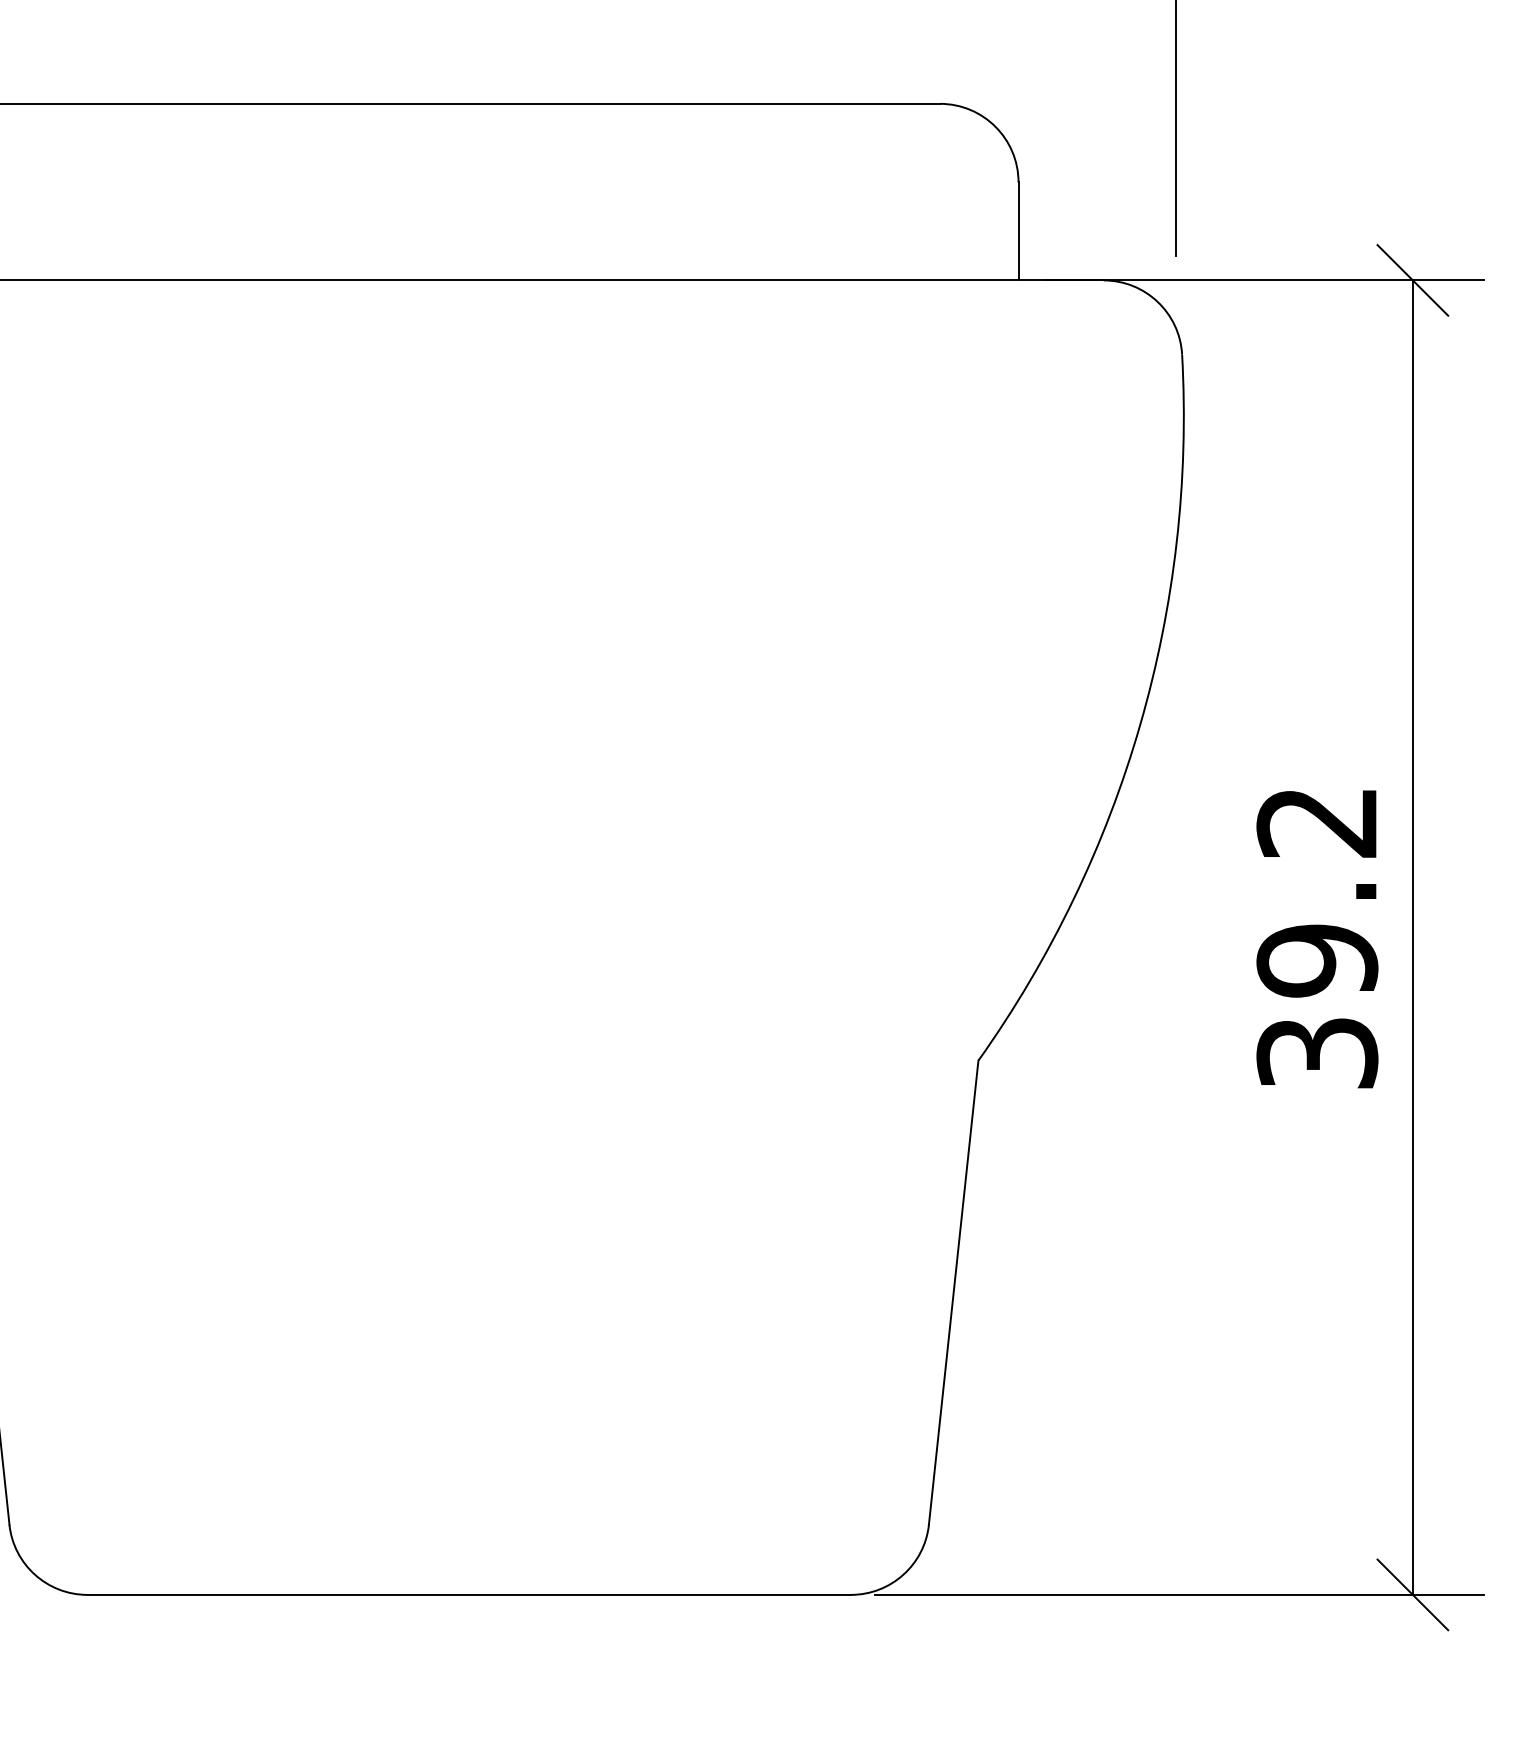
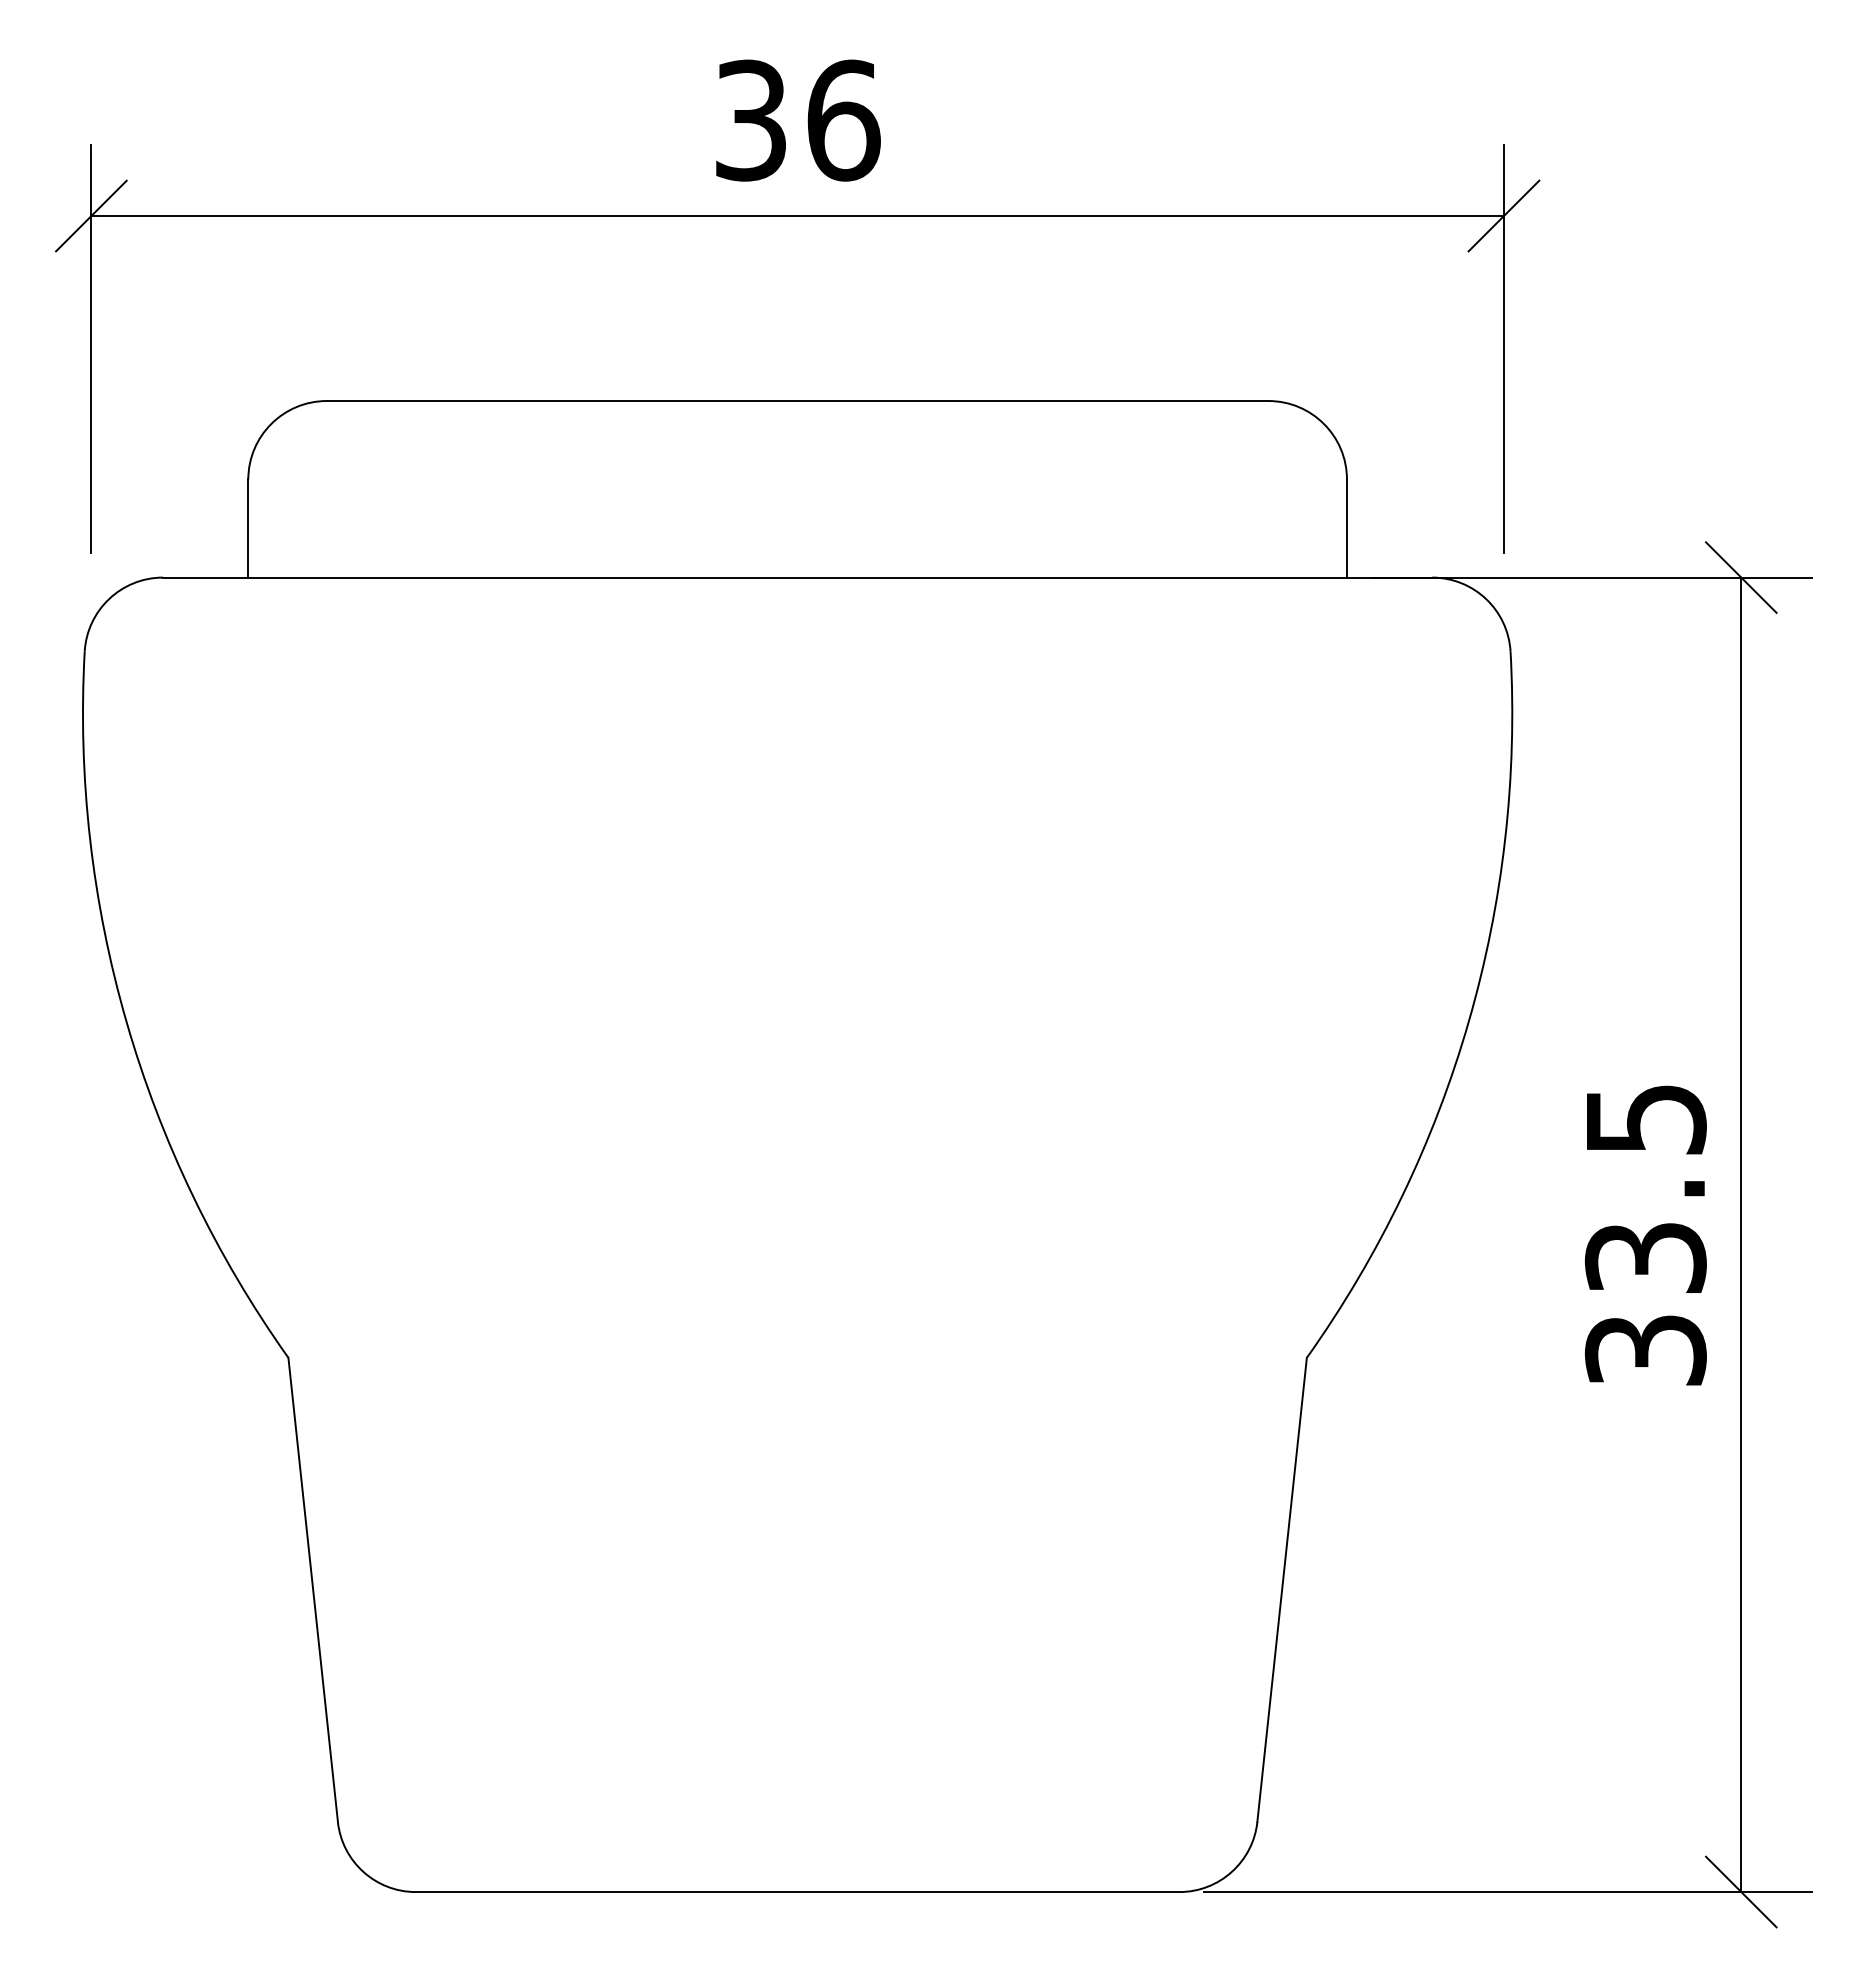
text: (1317, 892) -> (1645, 1189), 39.2 -> 33.5

